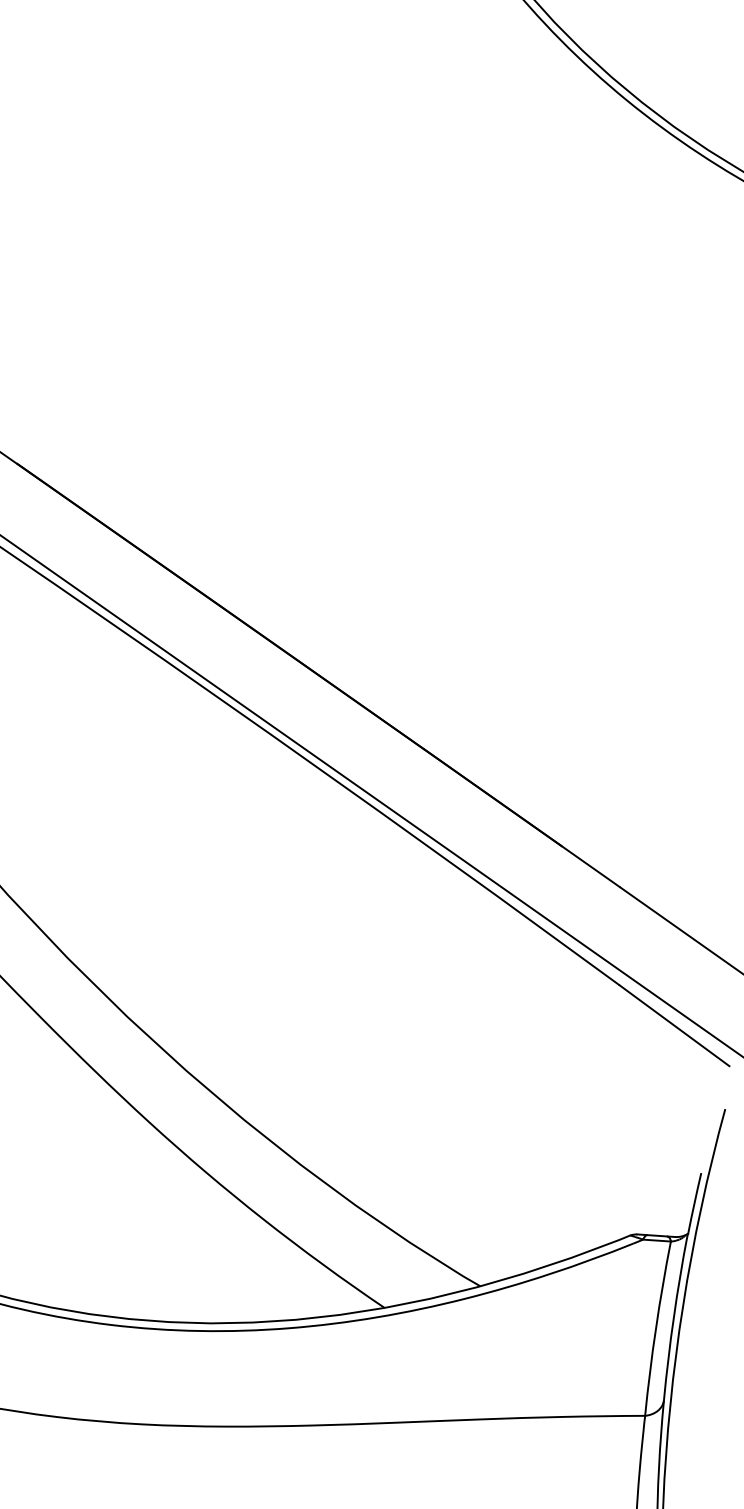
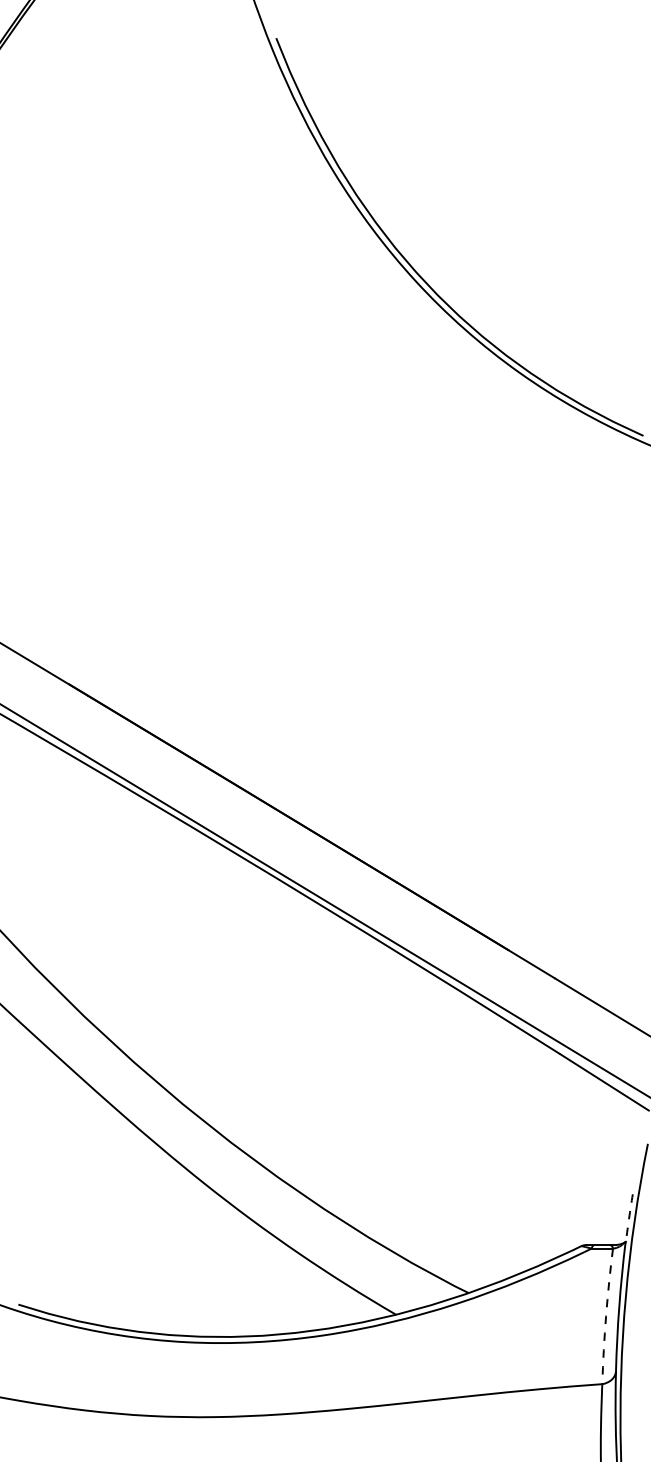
arc: (694, 1204) -> (629, 1218), solid -> dashed
arc: (656, 1328) -> (606, 1316), solid -> dashed

